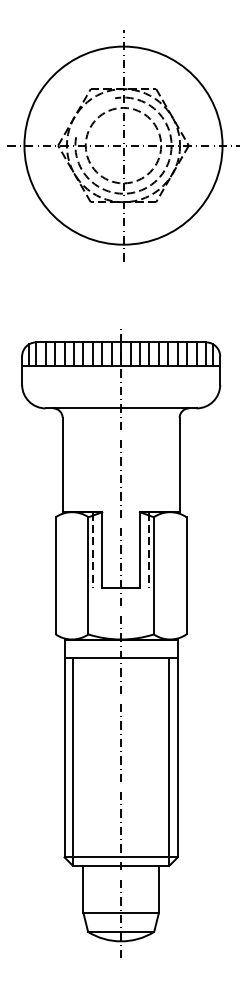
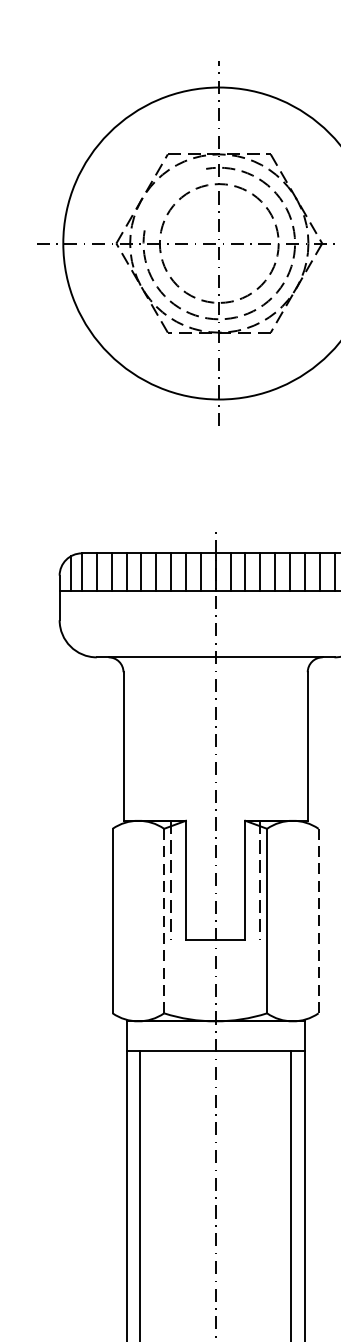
line: (88, 575) -> (164, 920), solid -> dashed
line: (186, 575) -> (318, 920), solid -> dashed

